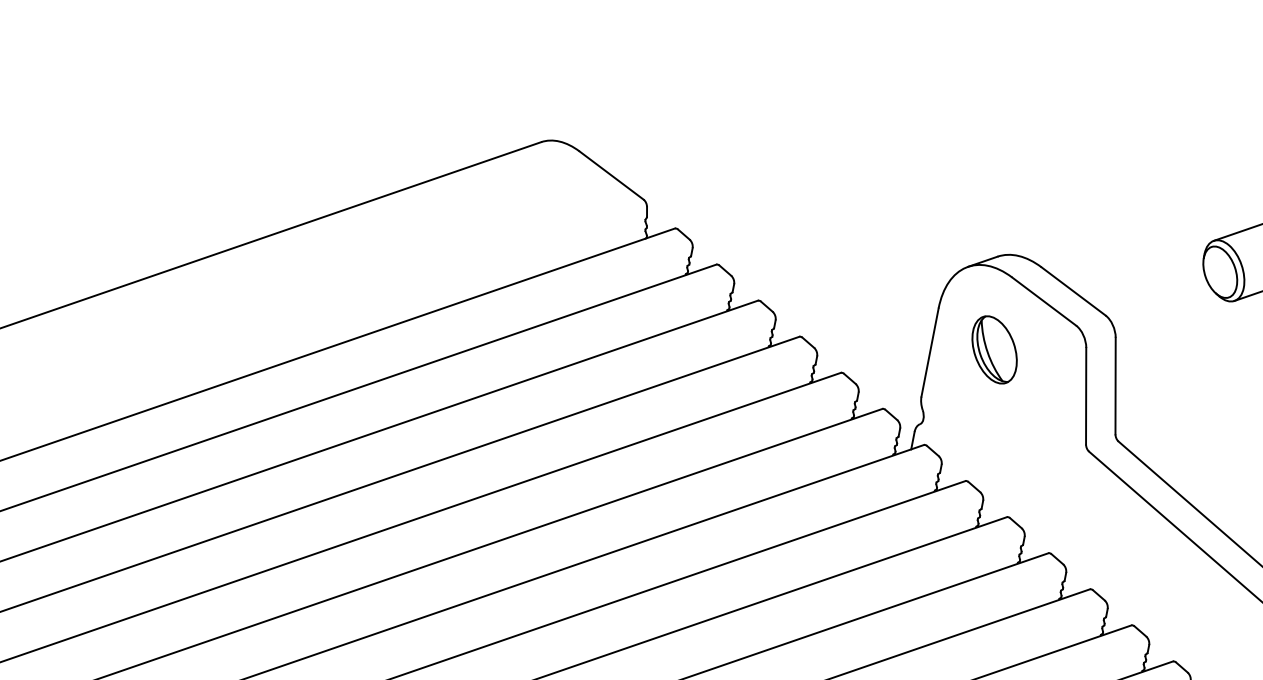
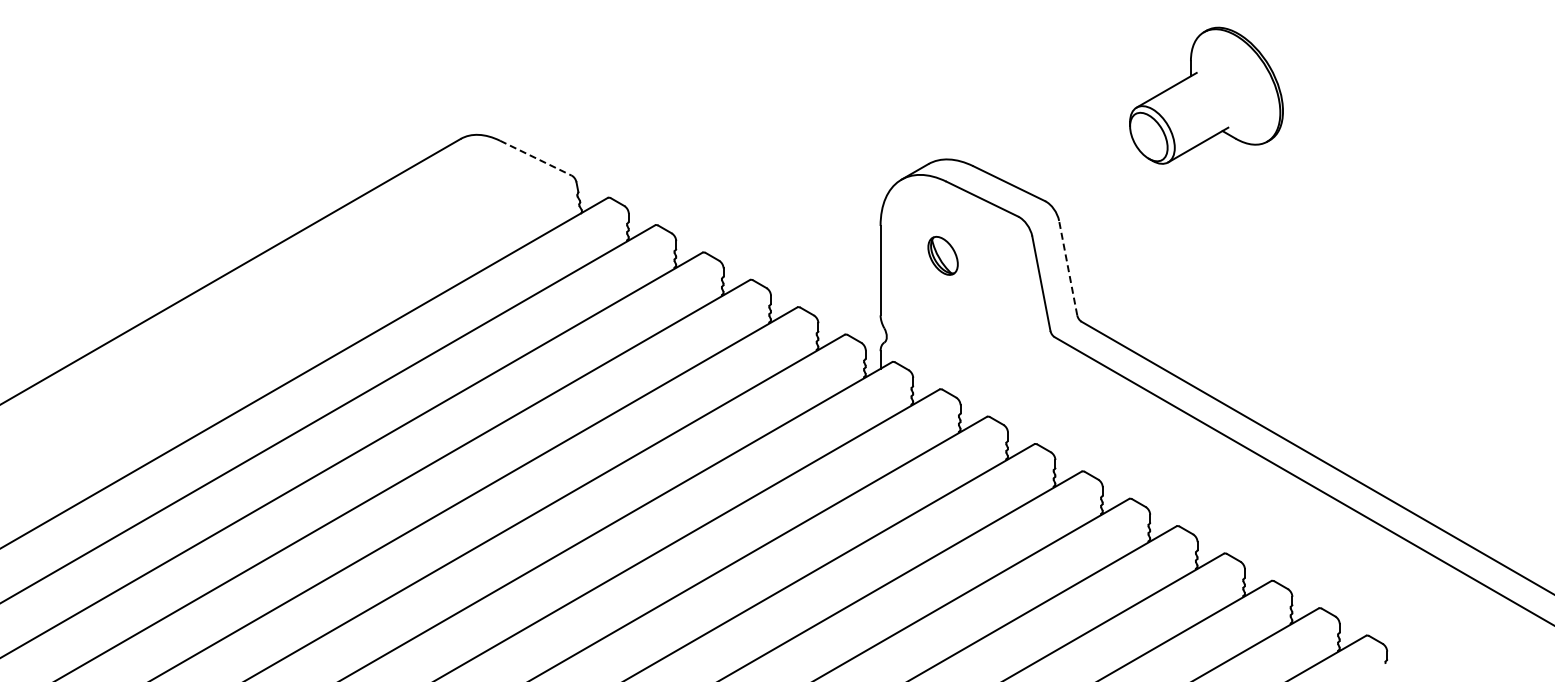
line: (611, 175) -> (535, 158), solid -> dashed
part: (994, 349) -> (942, 255), size x0.6
line: (1116, 385) -> (1068, 267), solid -> dashed

